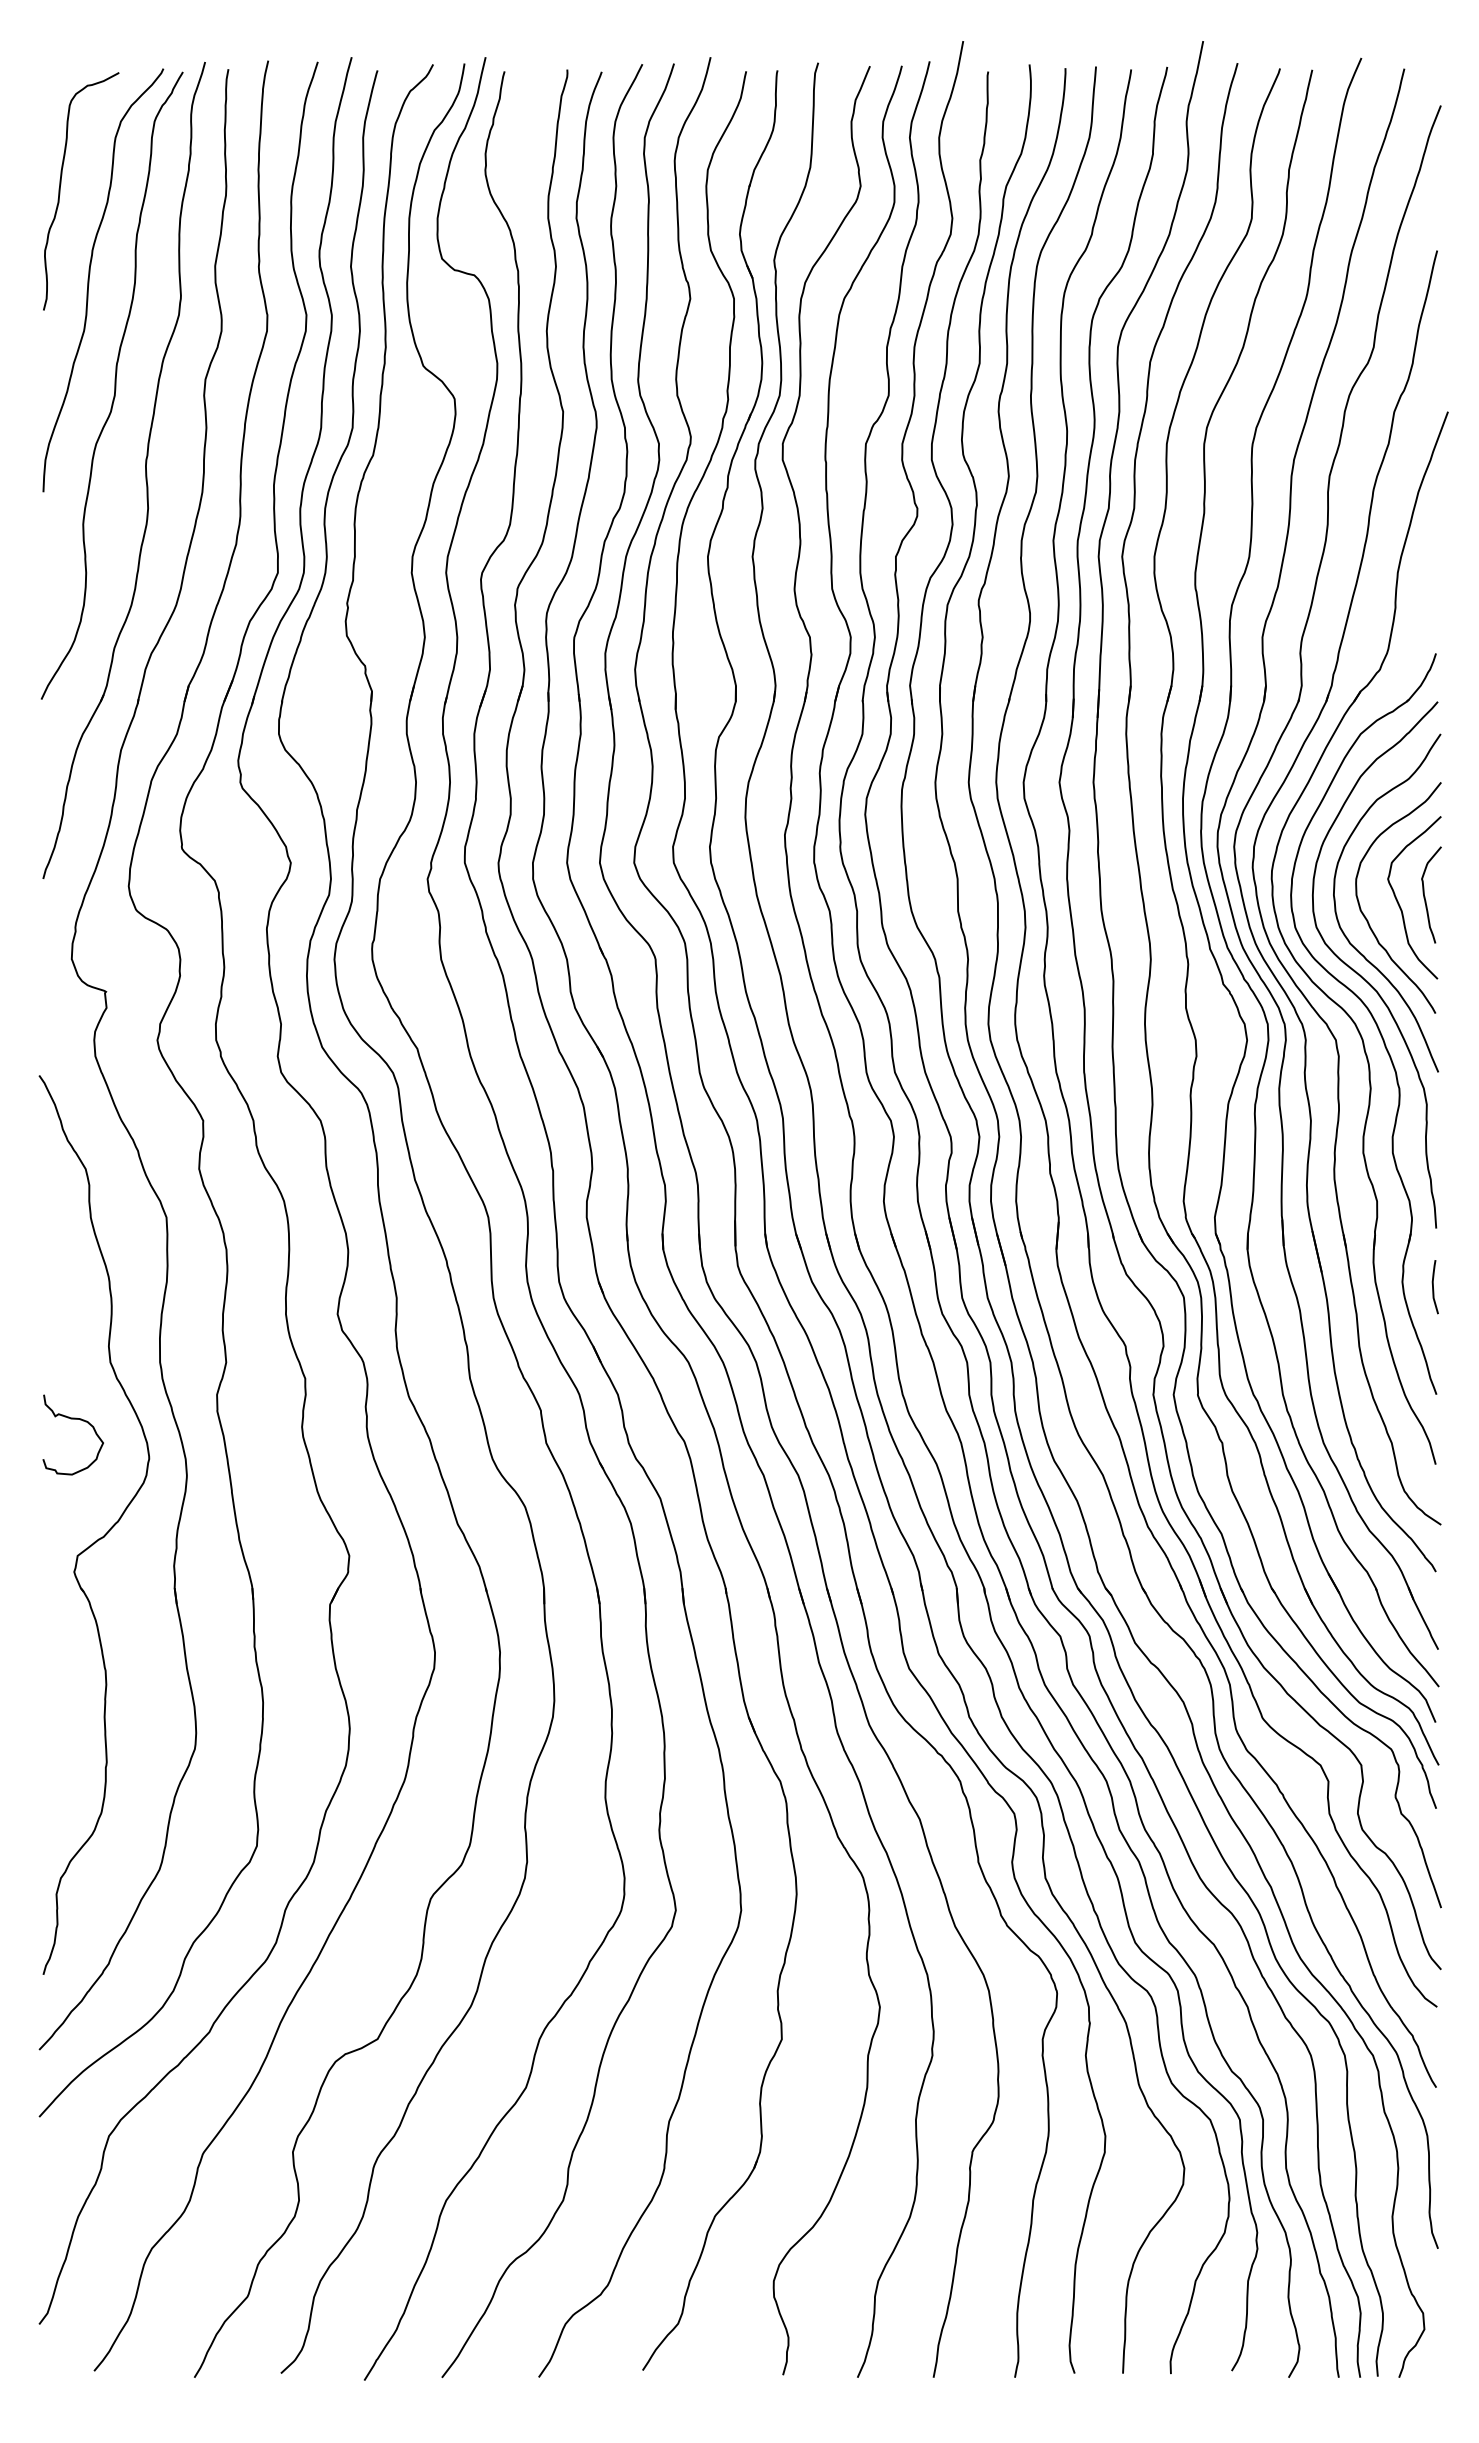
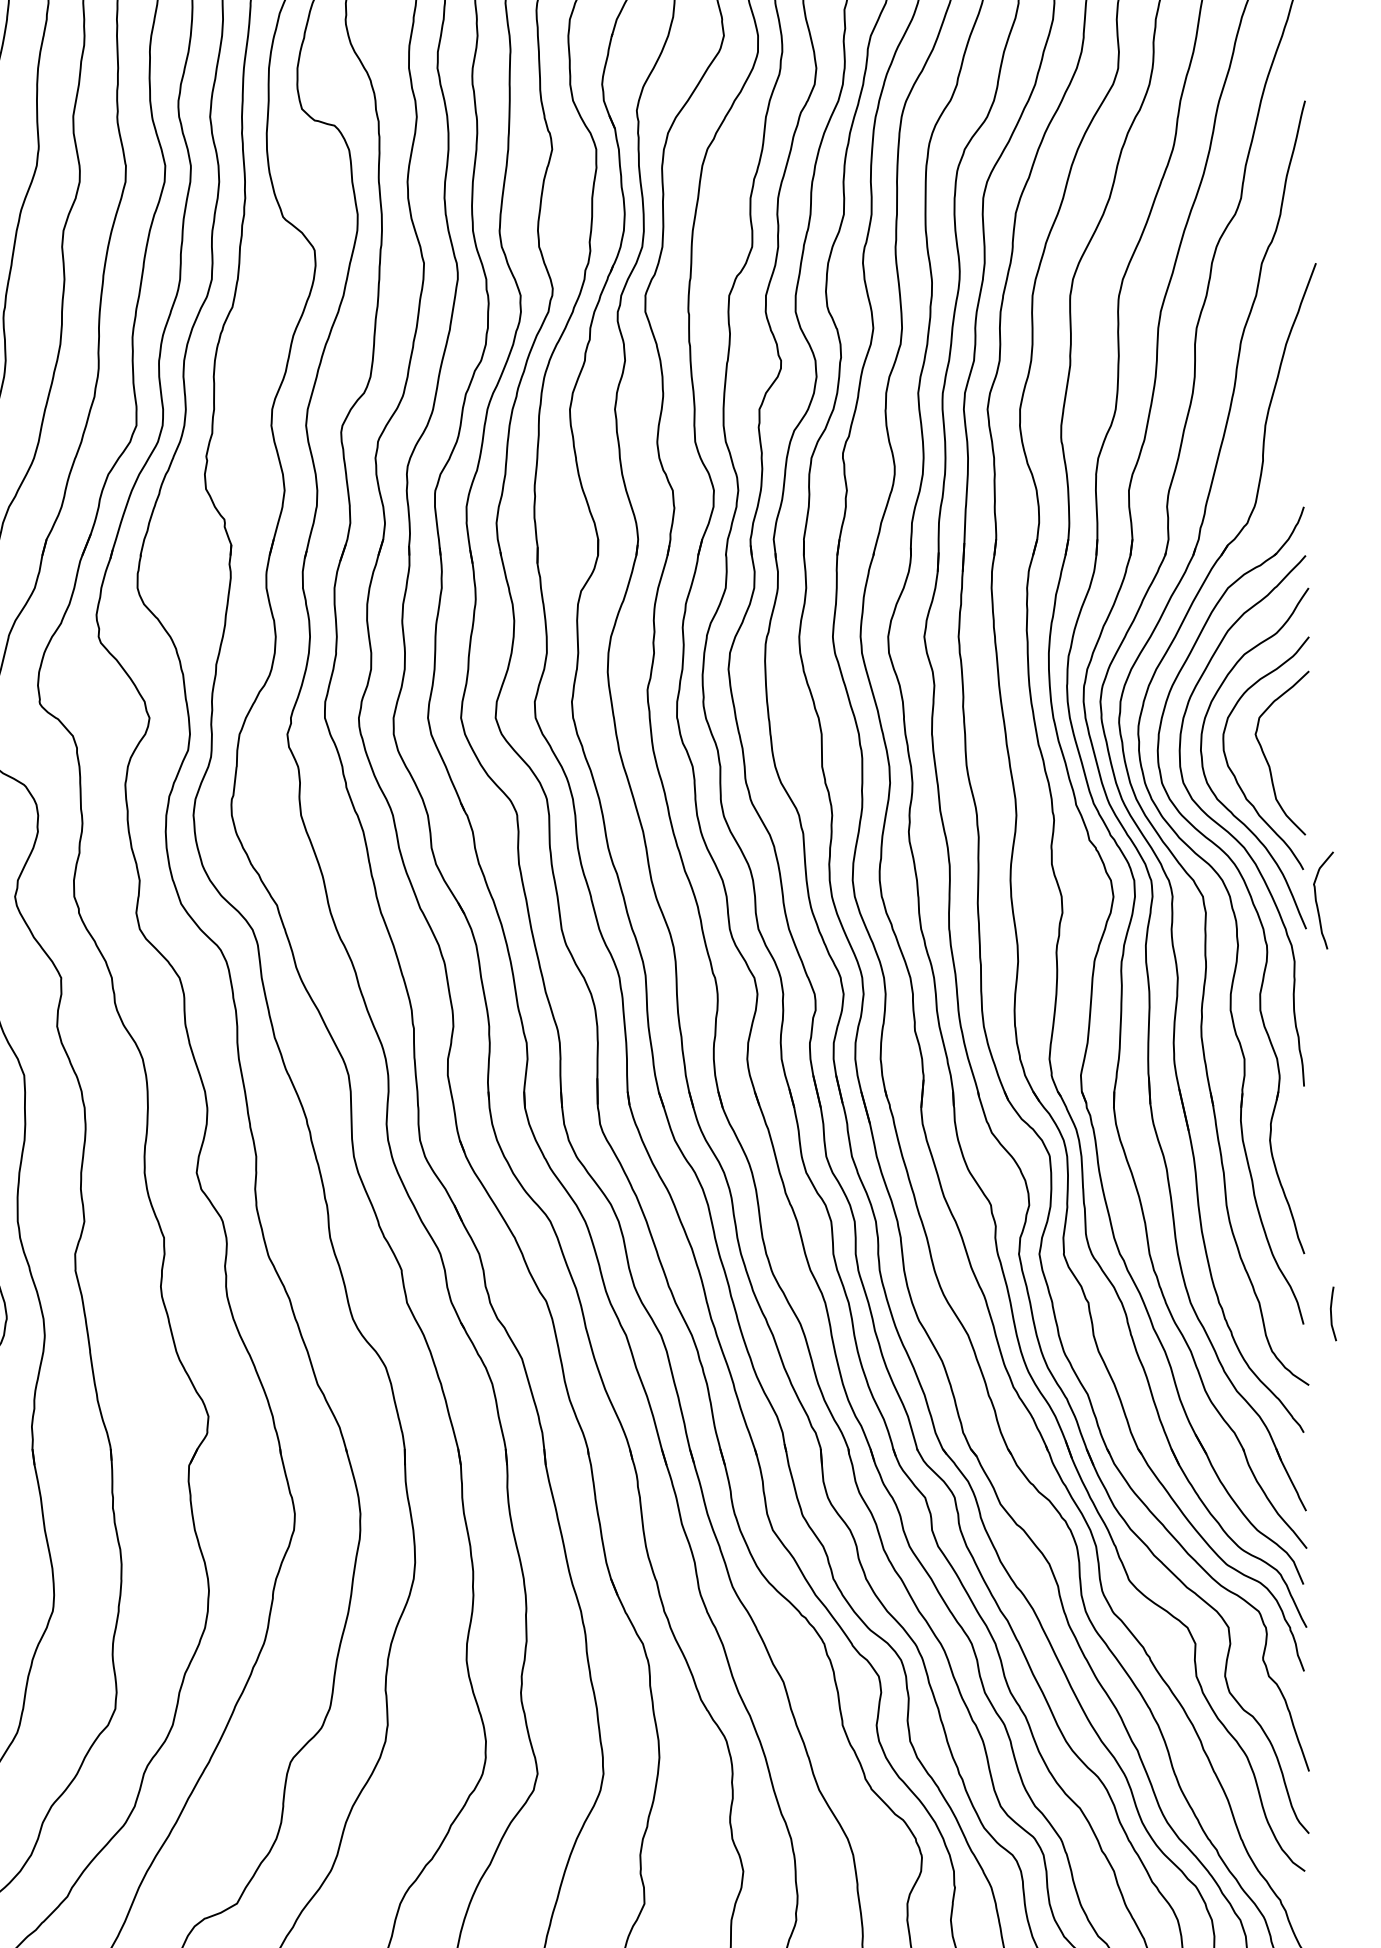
curve: (1425, 896) -> (1317, 902), moved
curve: (1433, 1287) -> (1331, 1314), moved

